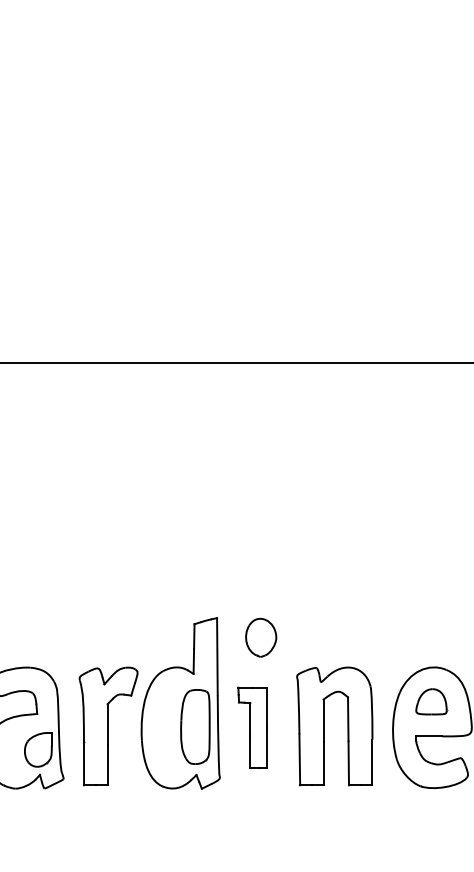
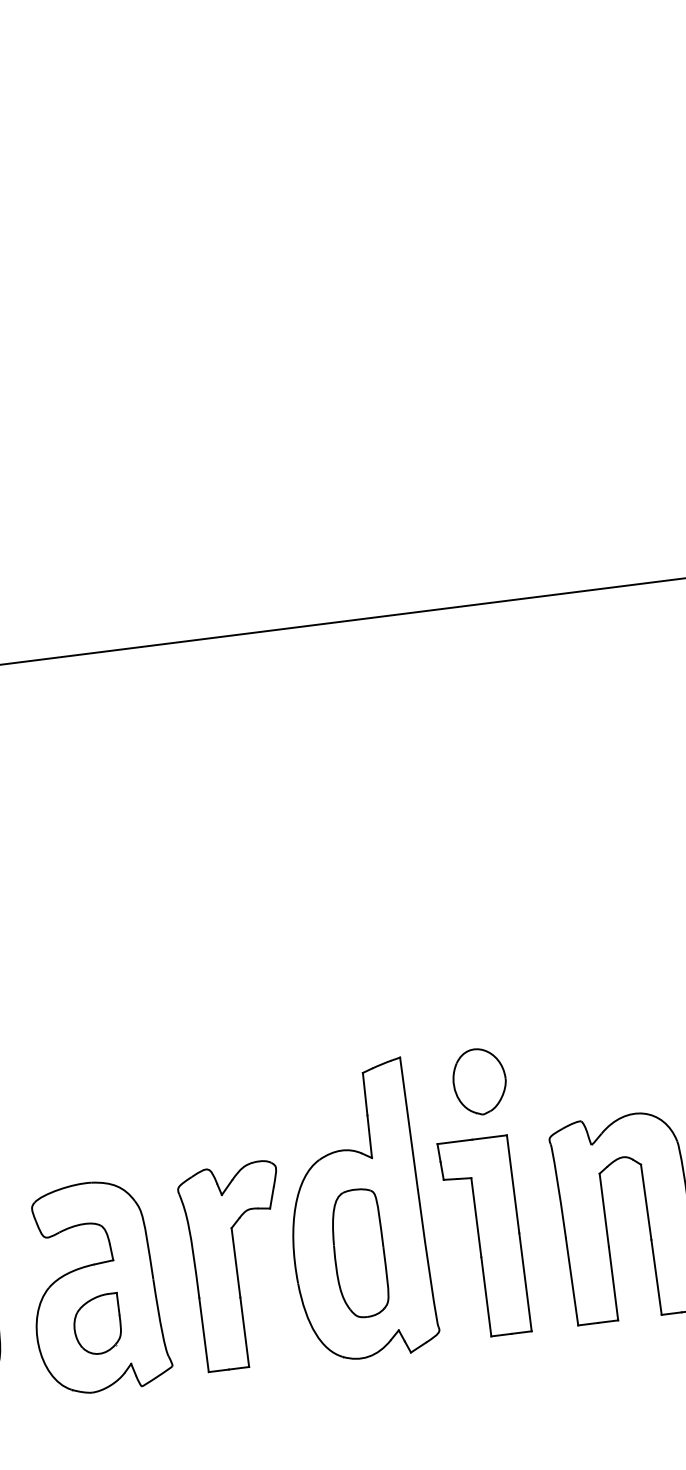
part: (195, 726) -> (359, 1252), moved
part: (252, 727) -> (484, 1236), size x1.43
part: (38, 749) -> (97, 1323), moved

